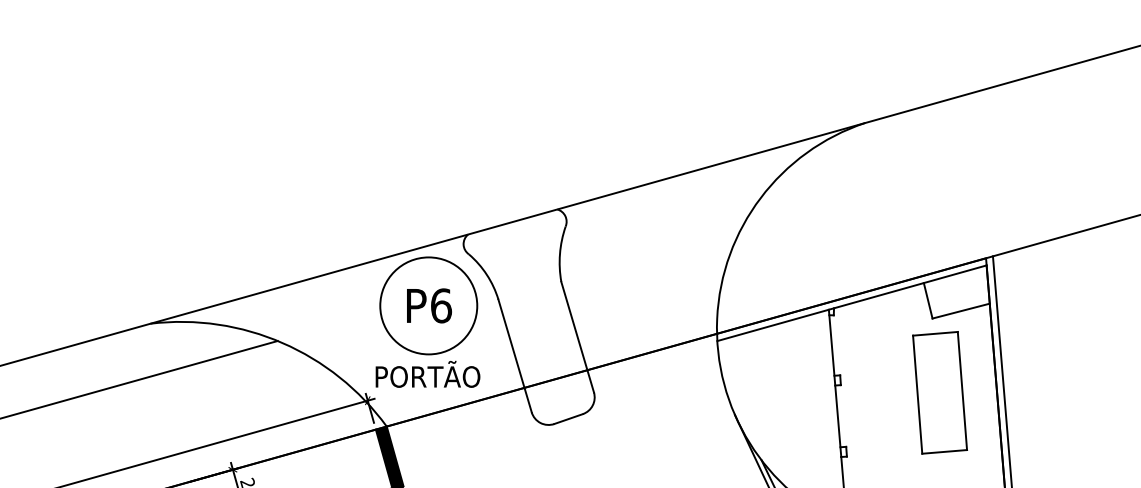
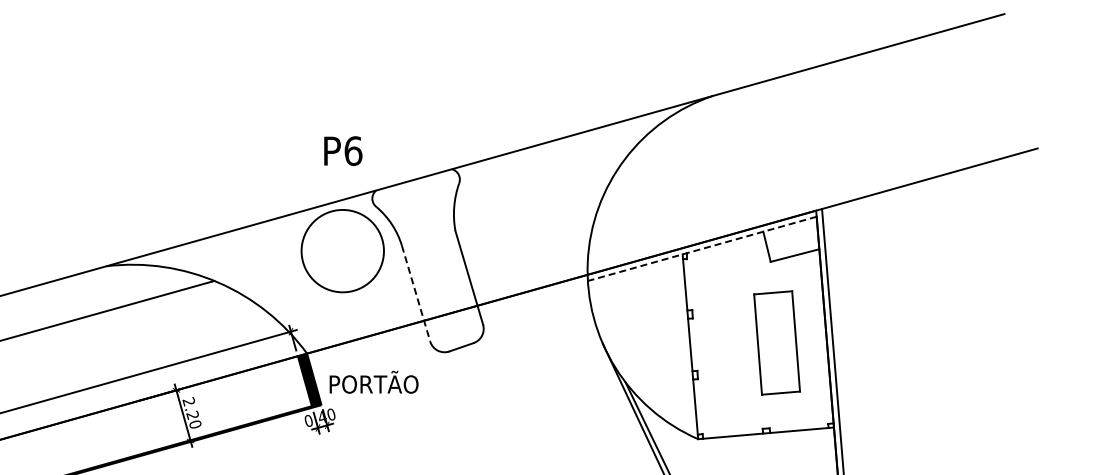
line: (852, 302) -> (702, 248), solid -> dashed
text: (429, 305) -> (343, 150), moved
line: (515, 355) -> (416, 293), solid -> dashed
text: (427, 373) -> (373, 381), moved
part: (939, 392) -> (776, 342), moved

